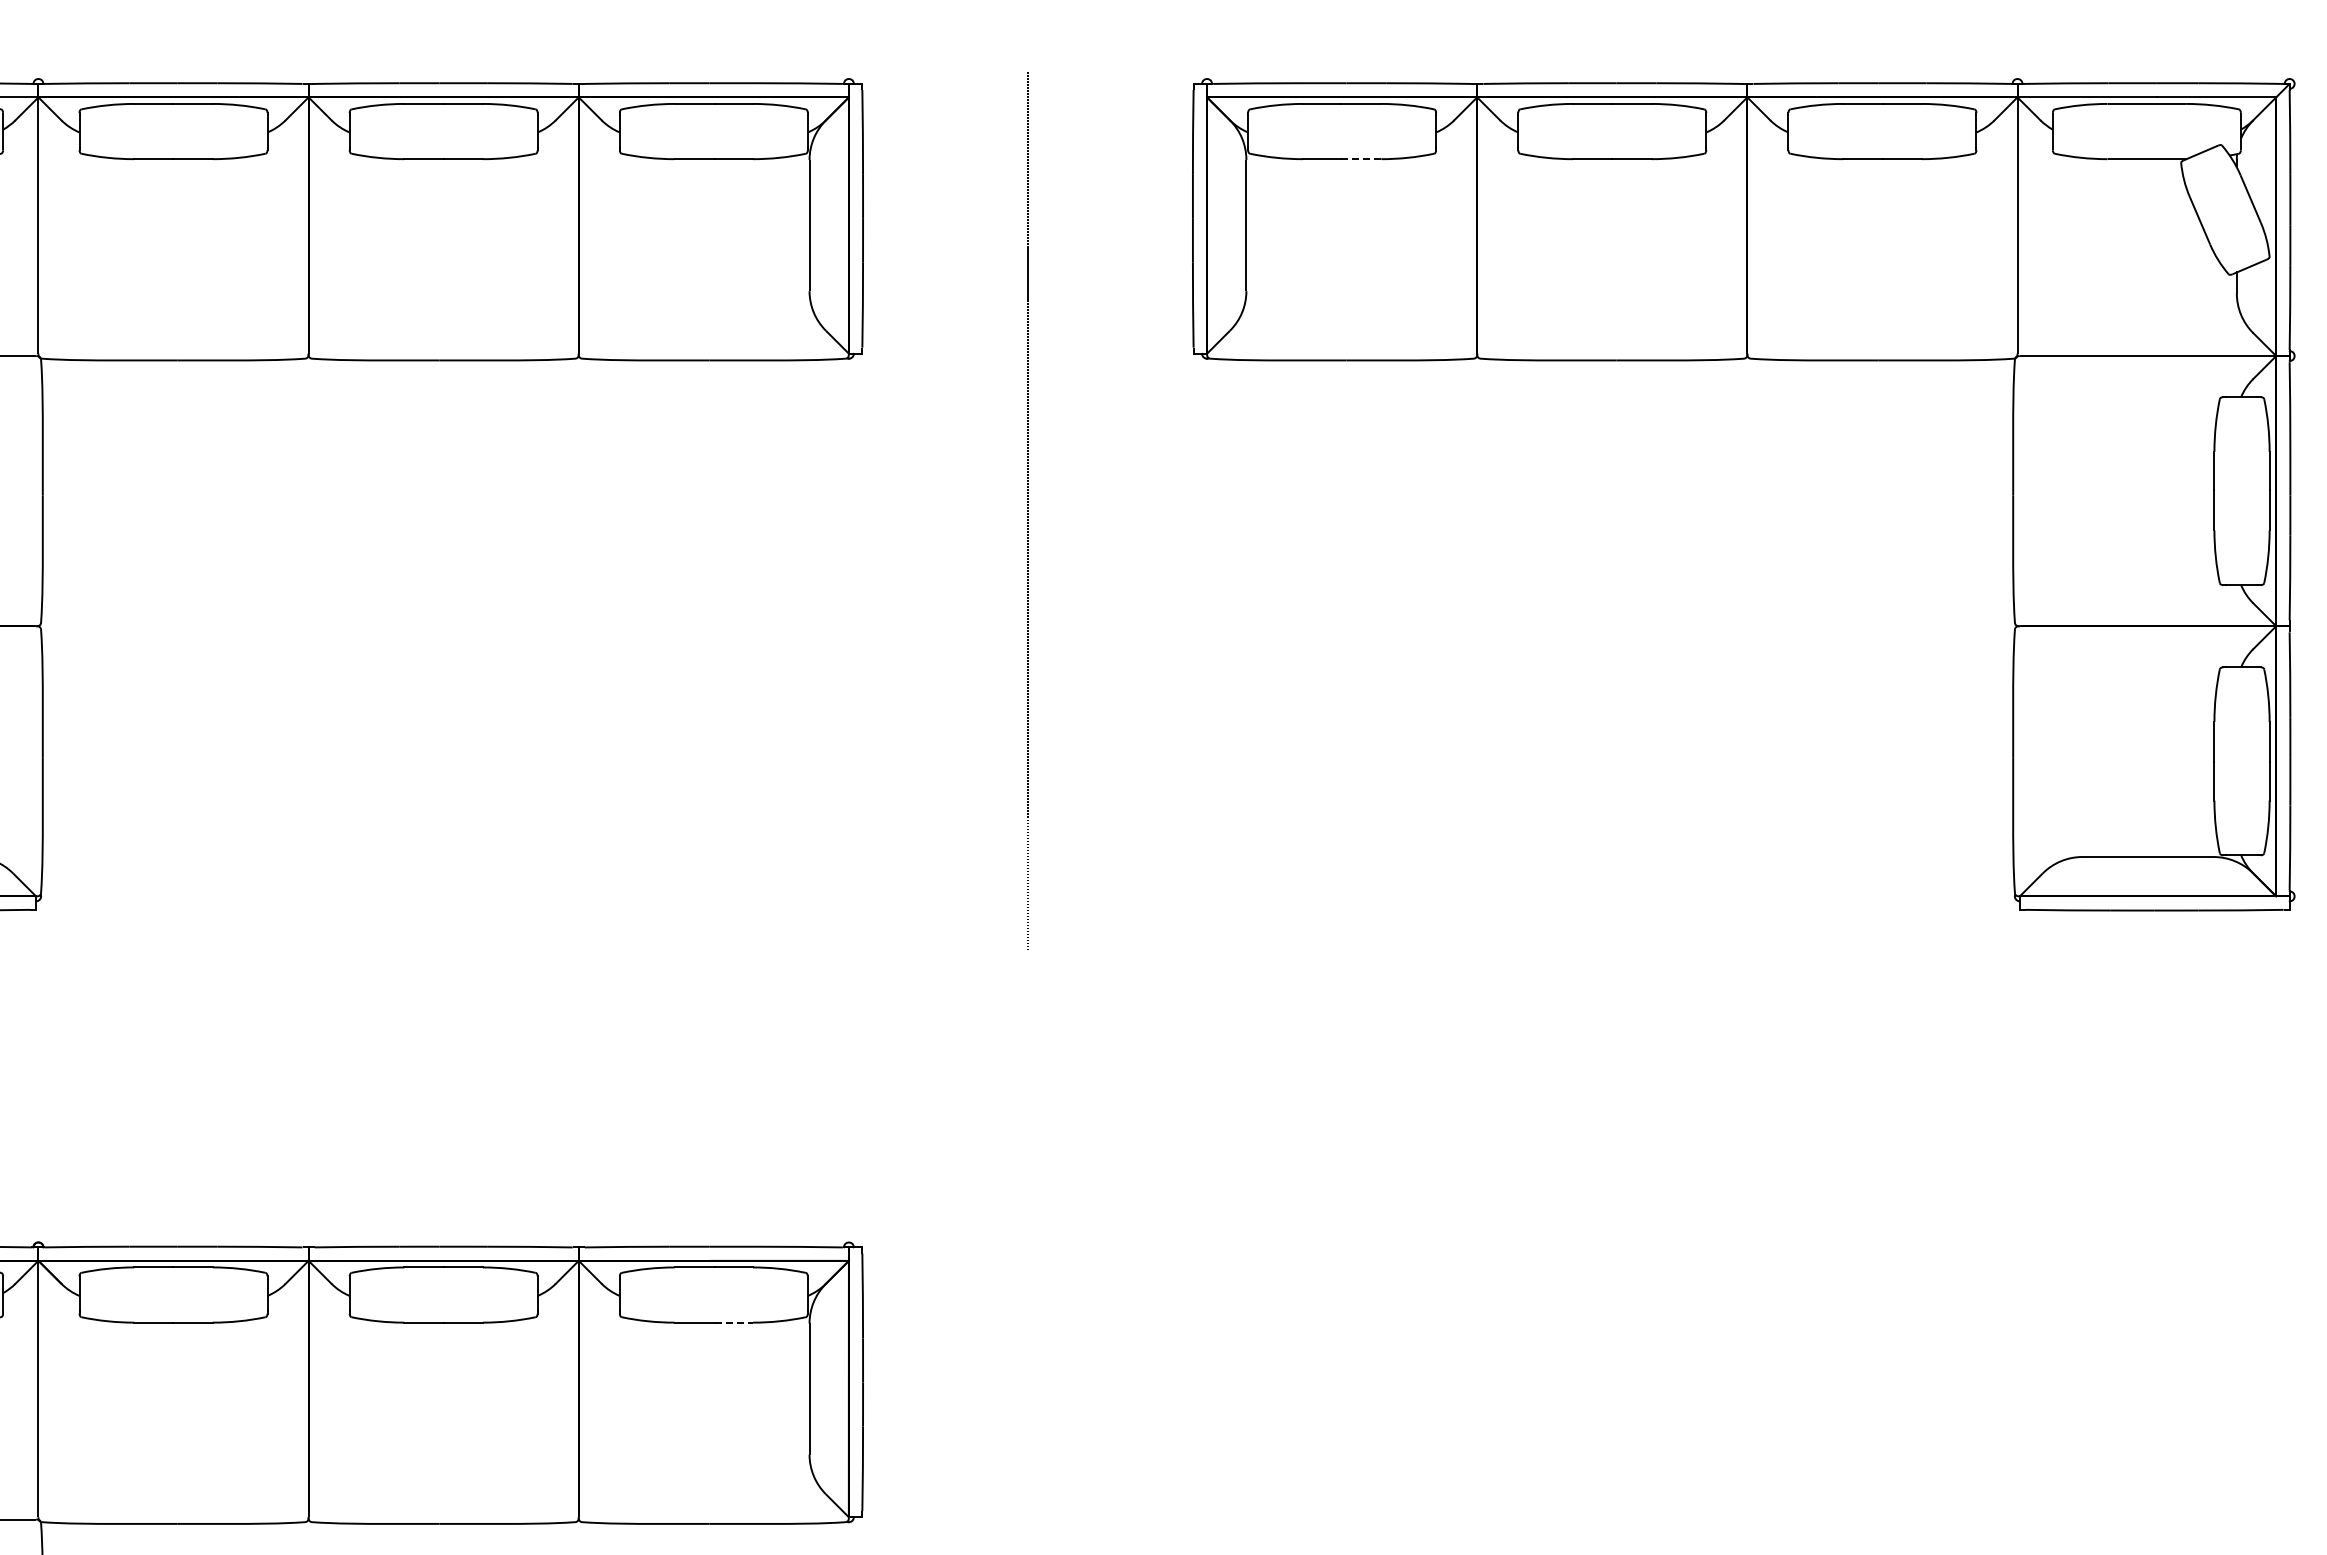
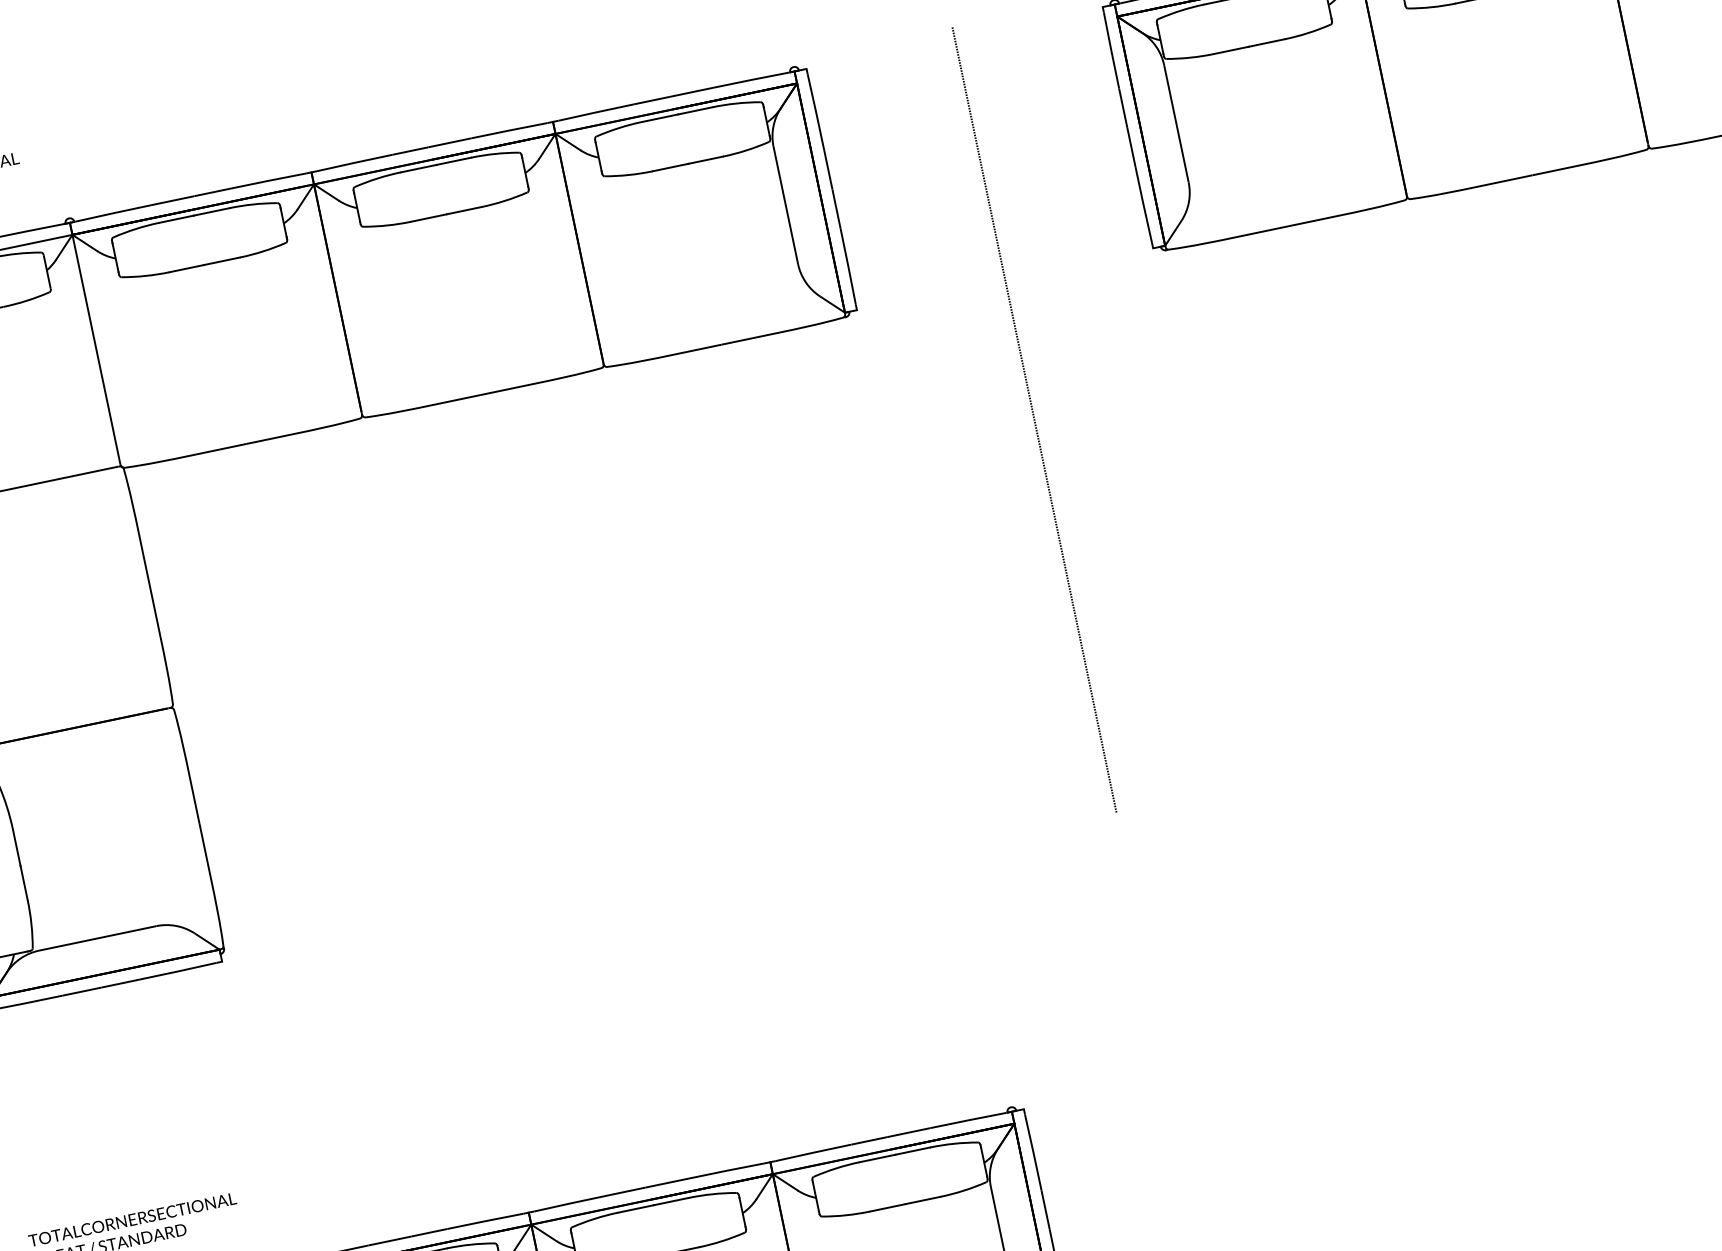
line: (1361, 159) -> (1266, 43), dashed -> solid
line: (734, 1322) -> (923, 1200), dashed -> solid

